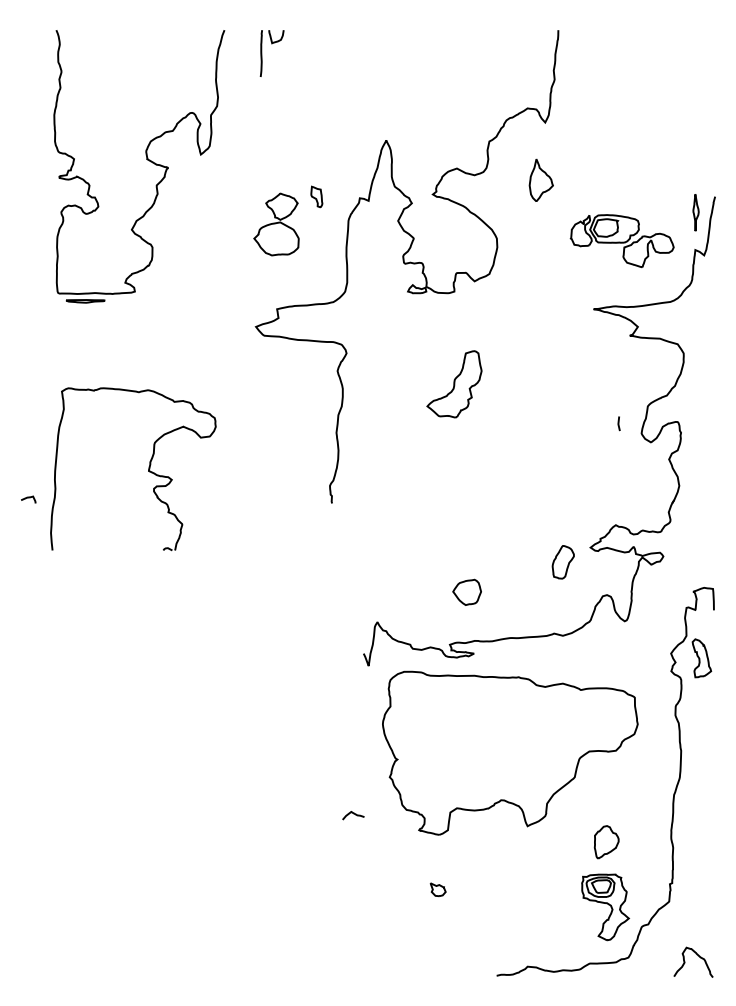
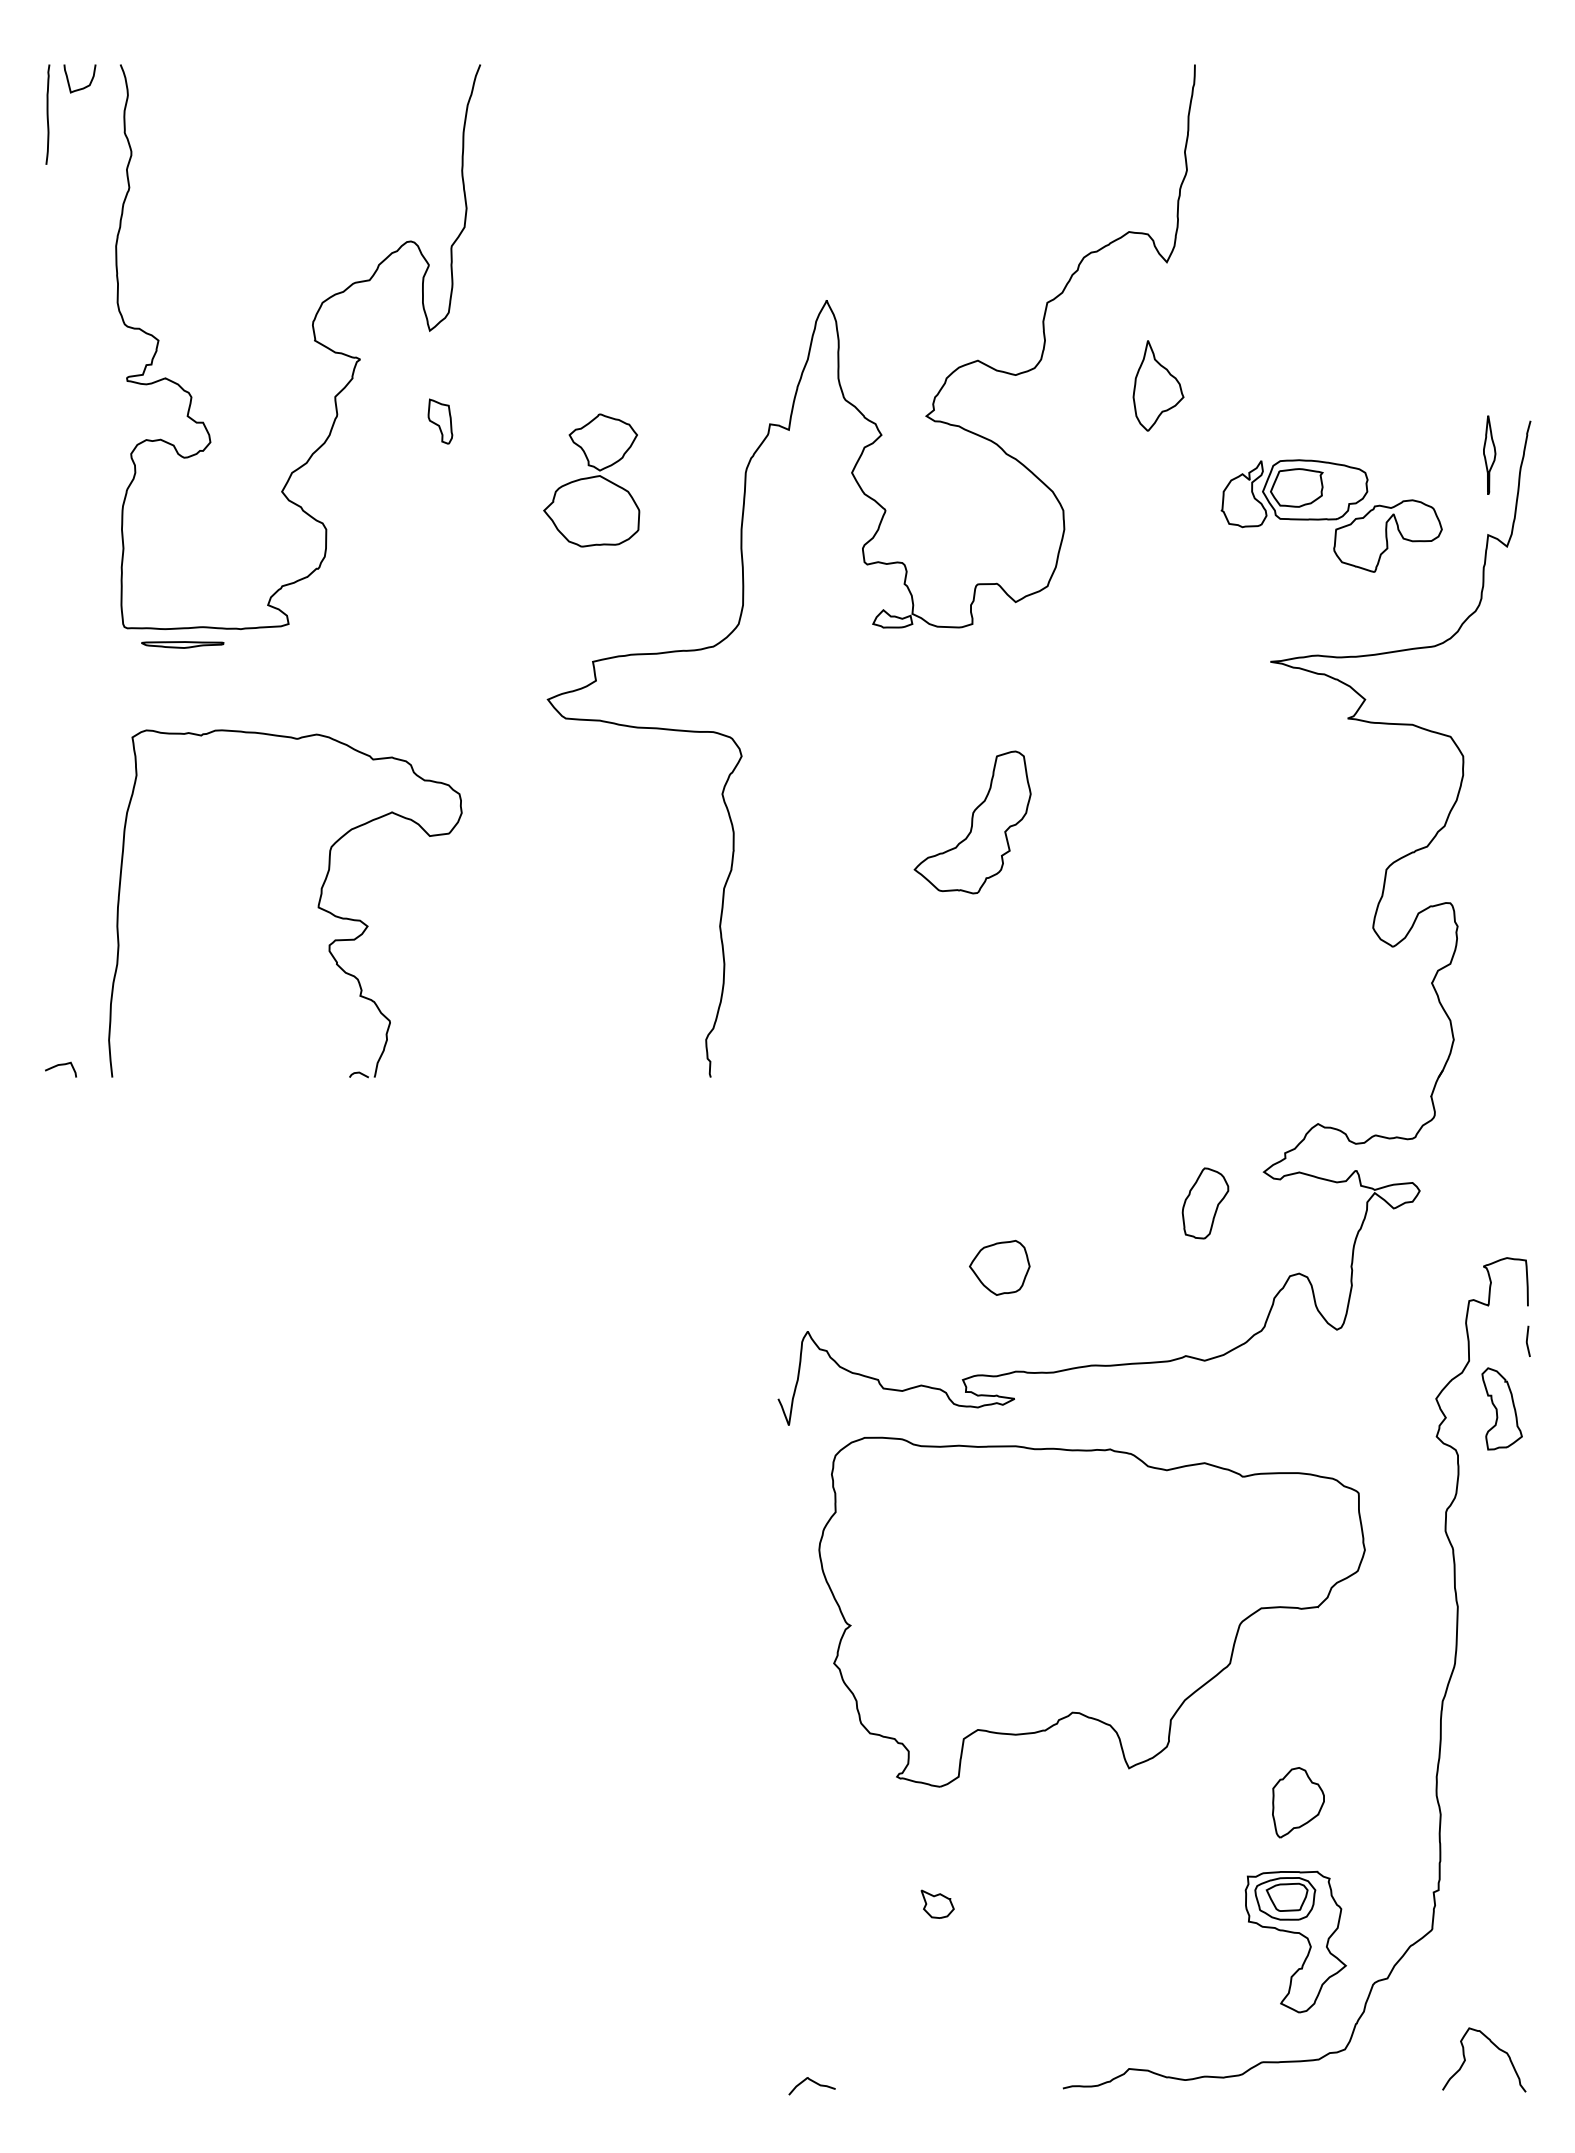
part: (271, 44) -> (69, 95), moved
part: (316, 196) -> (439, 420), moved
line: (618, 423) -> (1526, 1340), moved
part: (148, 469) -> (317, 904), moved
curve: (353, 814) -> (812, 2083), moved

